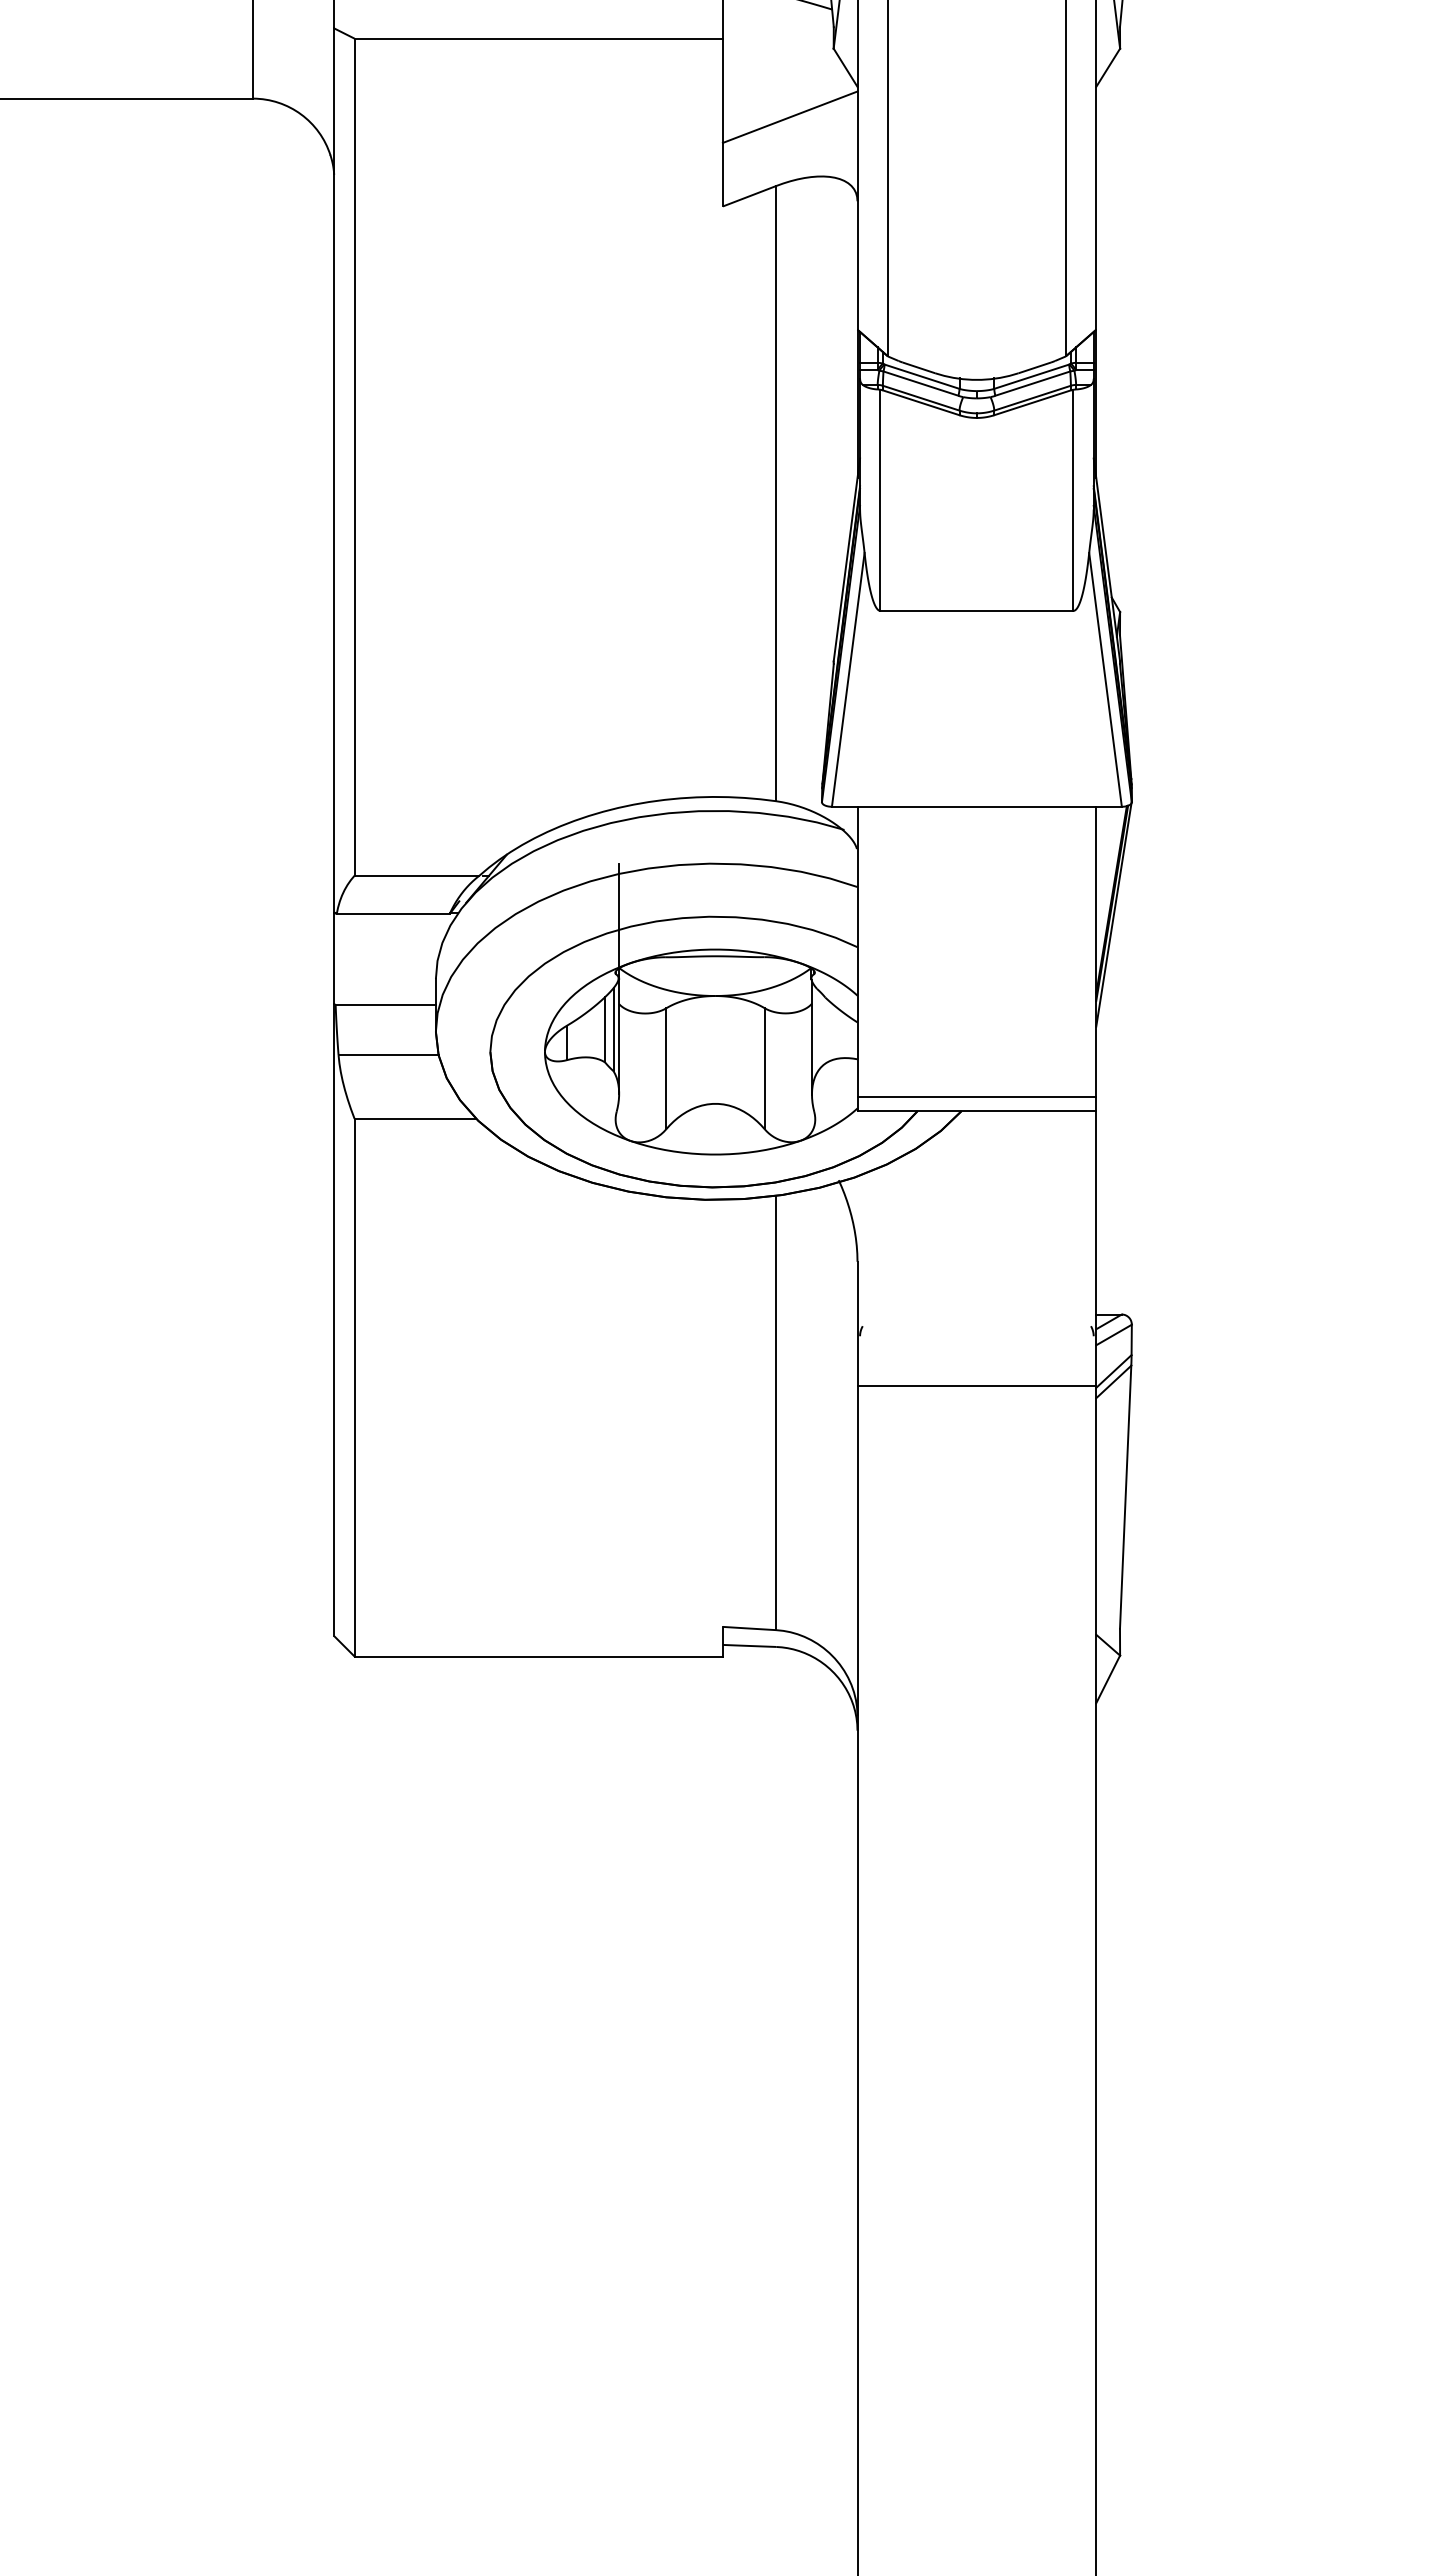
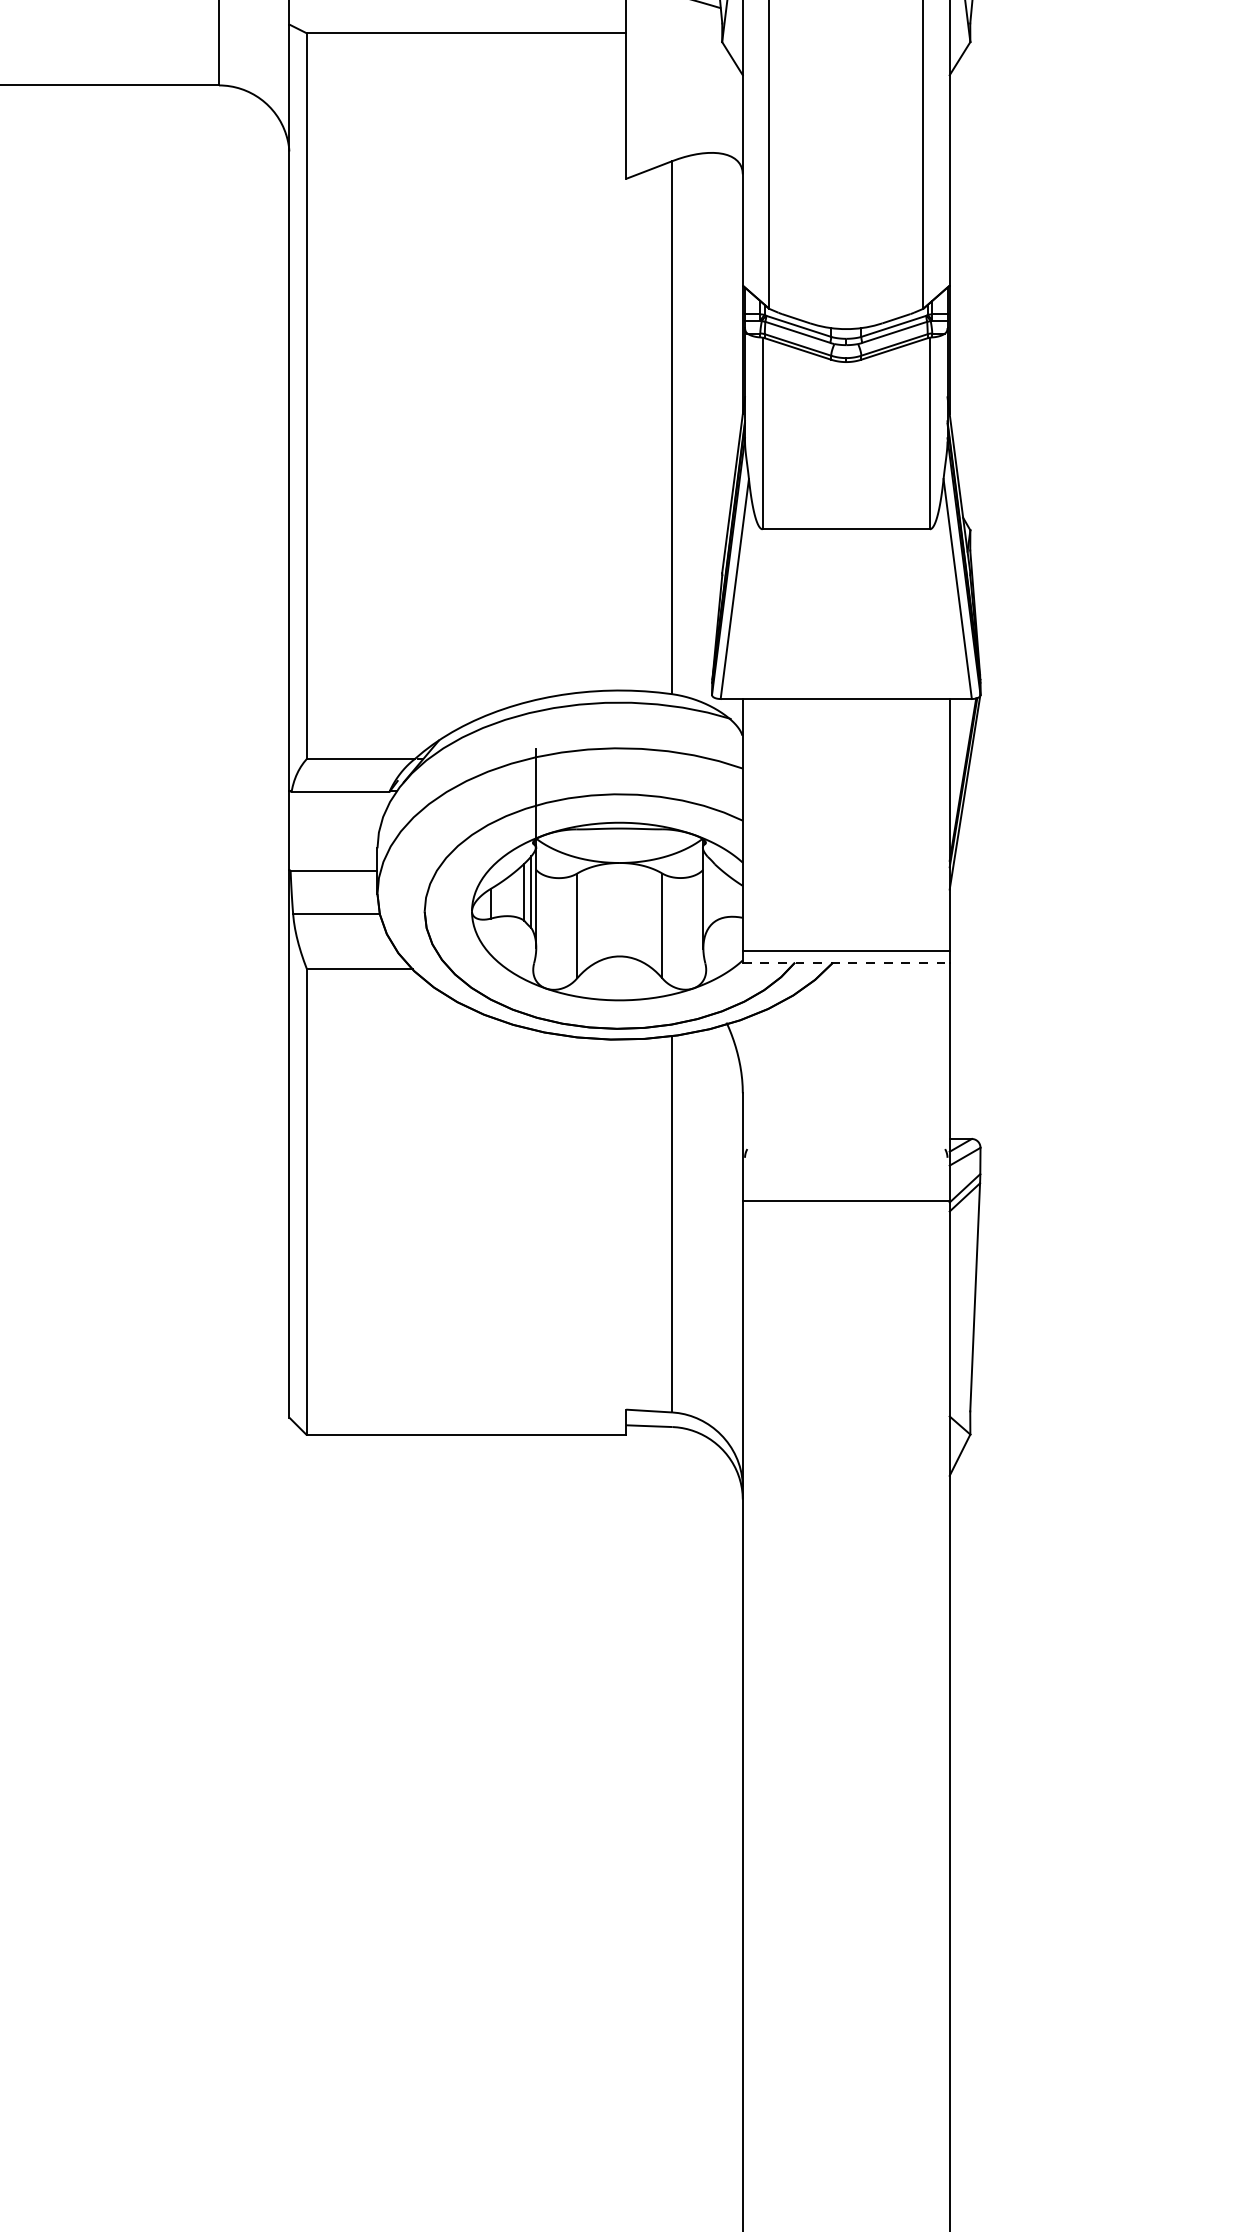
line: (789, 116) -> (683, 100), removed
line: (977, 1111) -> (846, 963), solid -> dashed

